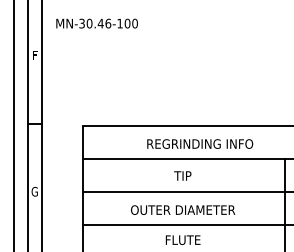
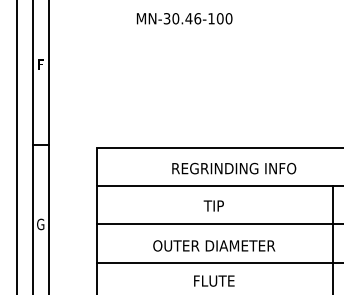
text: (97, 23) -> (184, 18), moved

